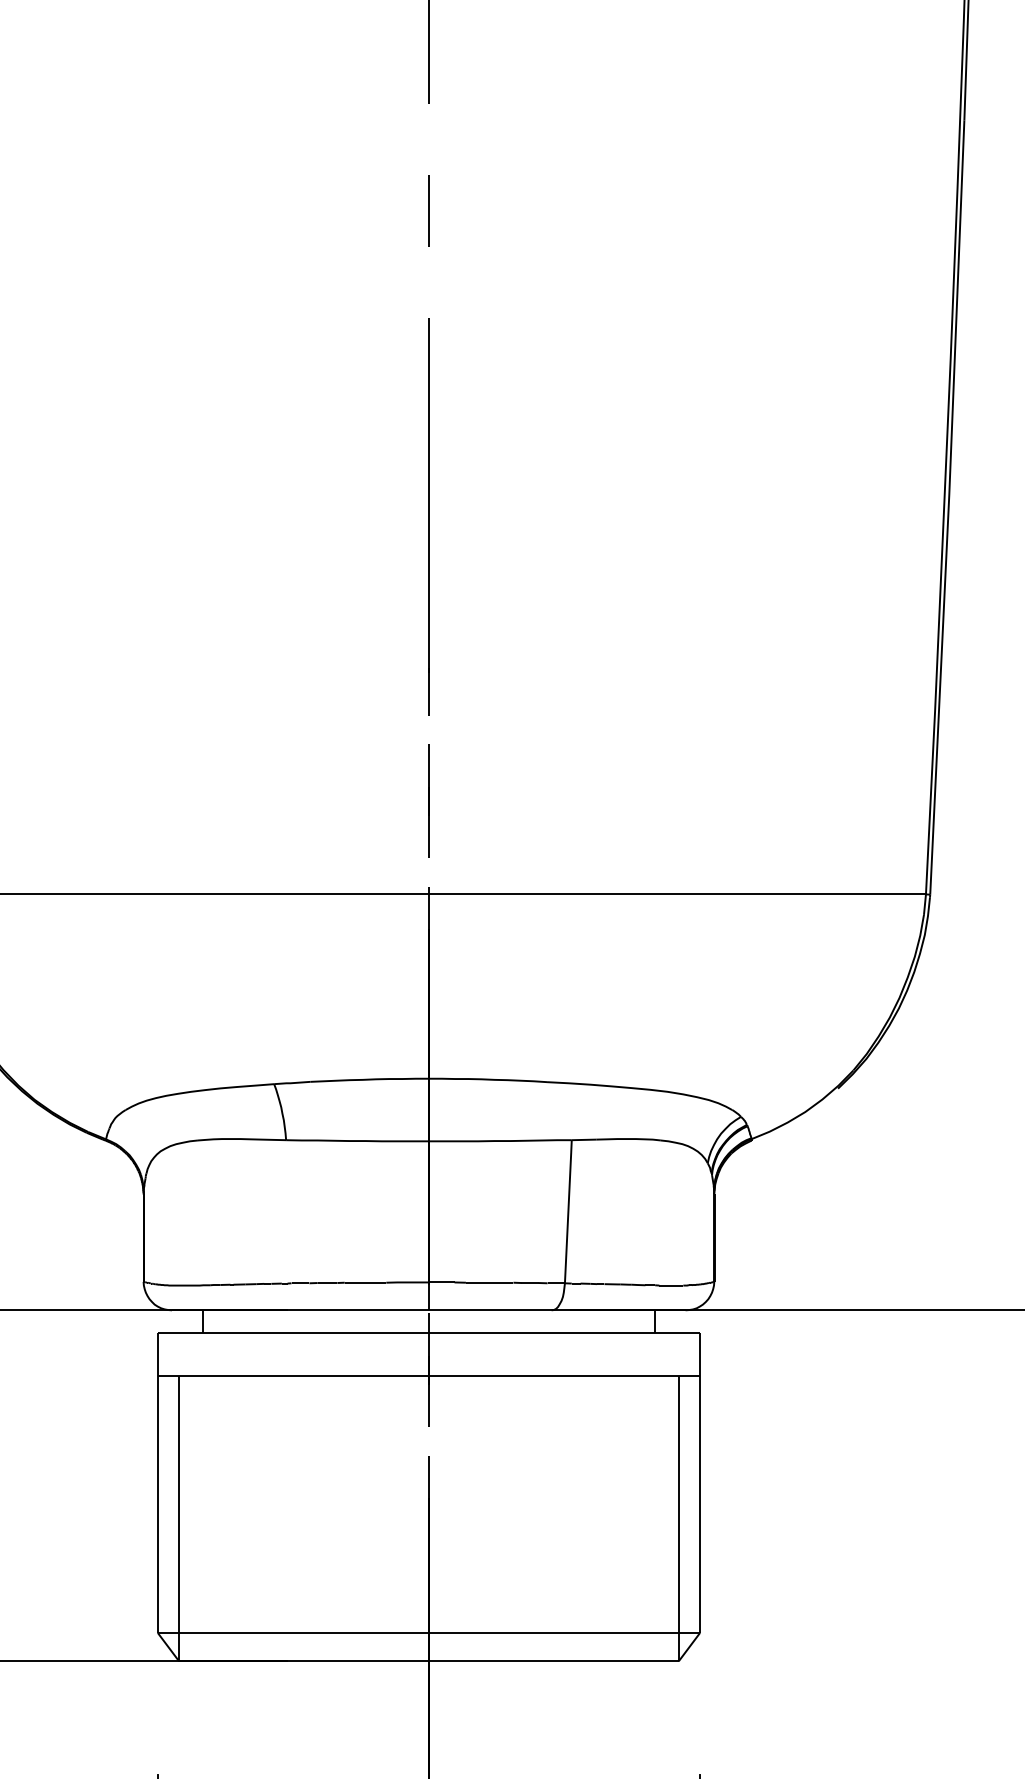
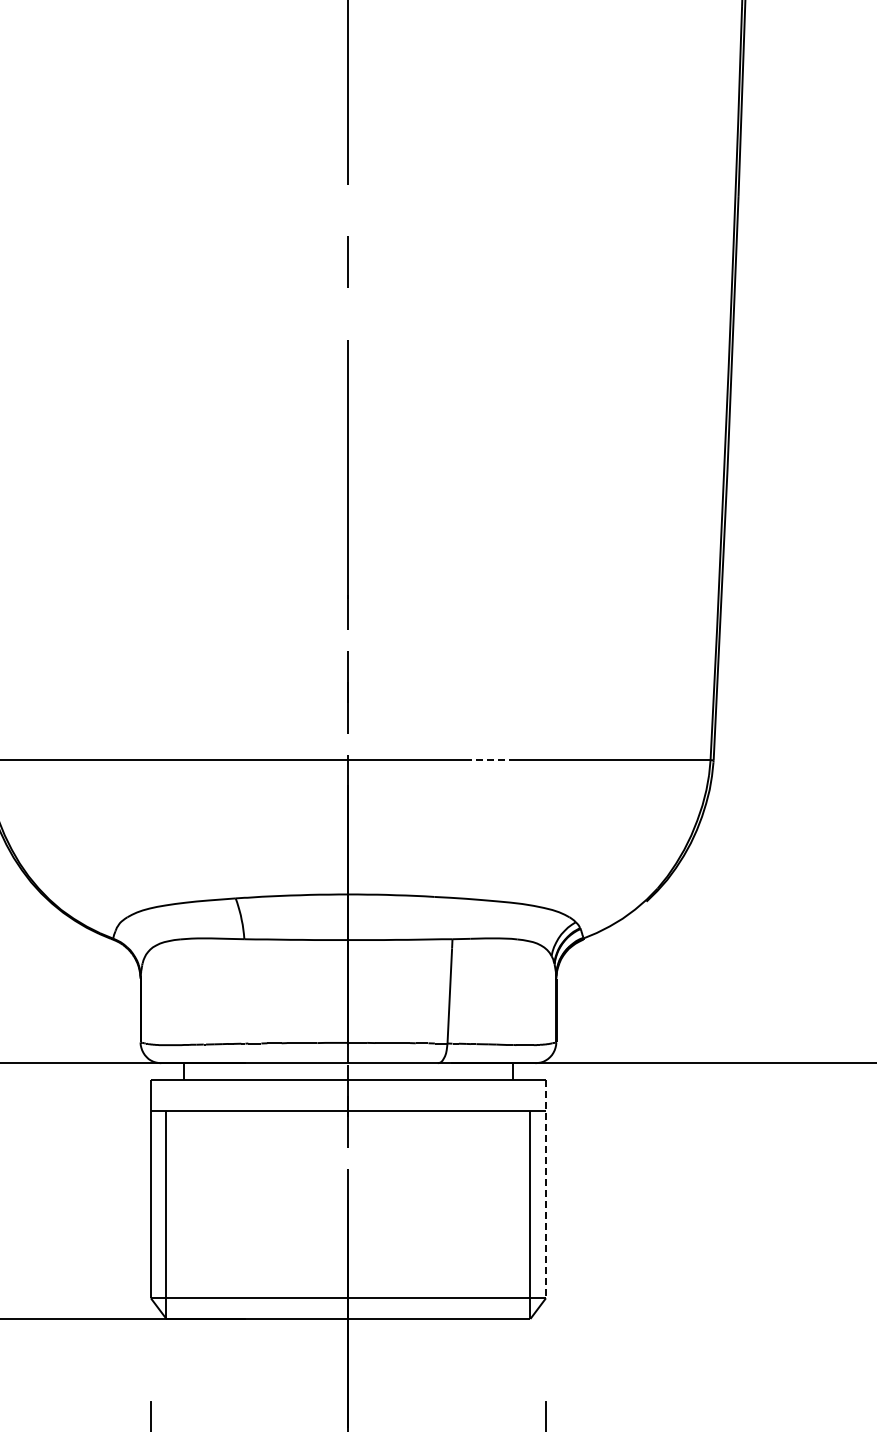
line: (628, 894) -> (493, 760), solid -> dashed
line: (699, 1483) -> (545, 1189), solid -> dashed

